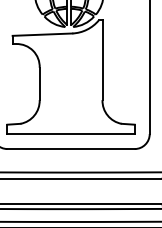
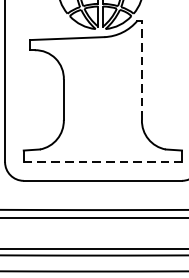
line: (102, 60) -> (141, 70), solid -> dashed
line: (71, 134) -> (103, 162), solid -> dashed

